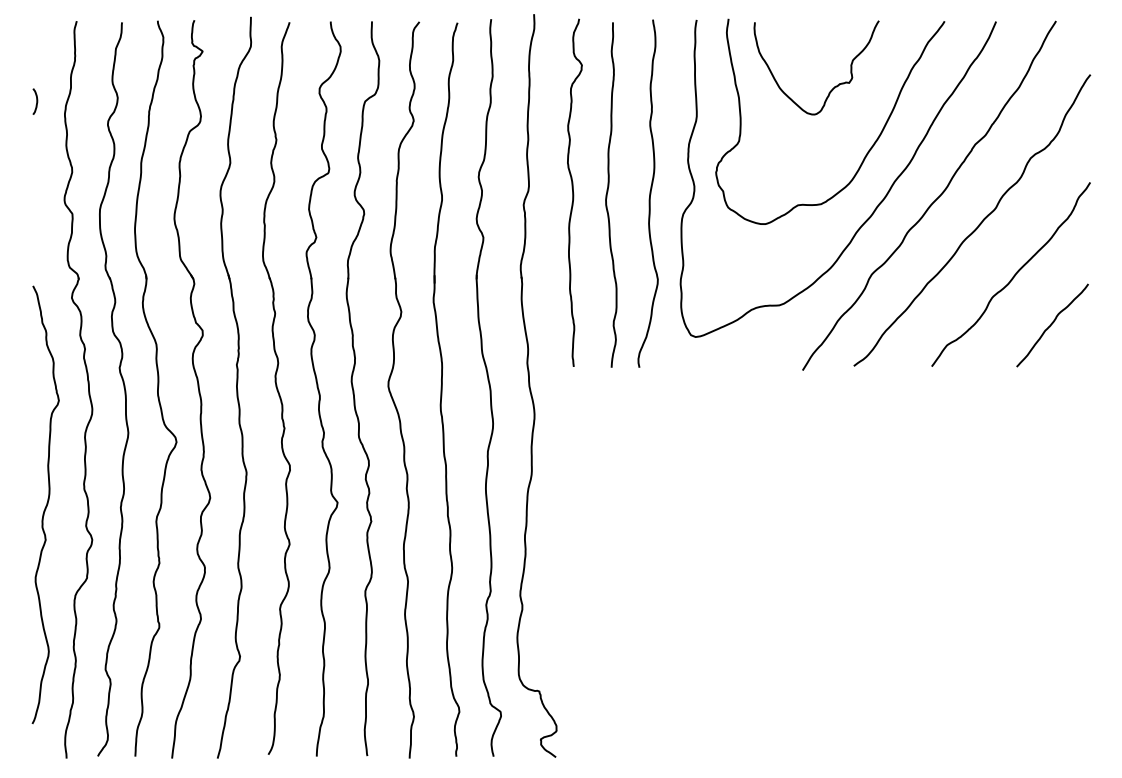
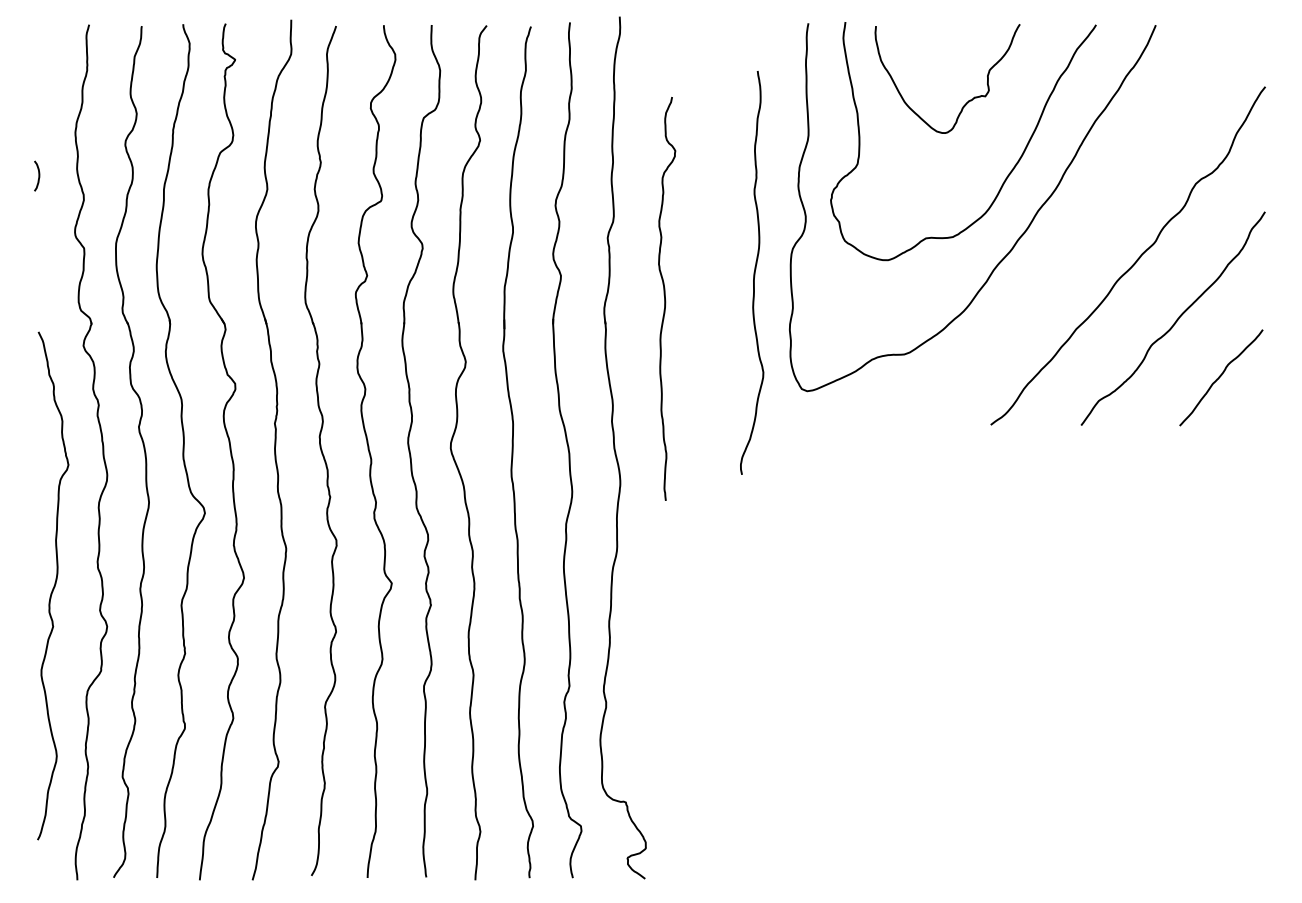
curve: (36, 101) -> (38, 175), moved
curve: (573, 192) -> (665, 298), moved
curve: (649, 193) -> (753, 272), moved
curve: (607, 194) -> (705, 225), removed
curve: (934, 200) -> (1084, 232), removed

